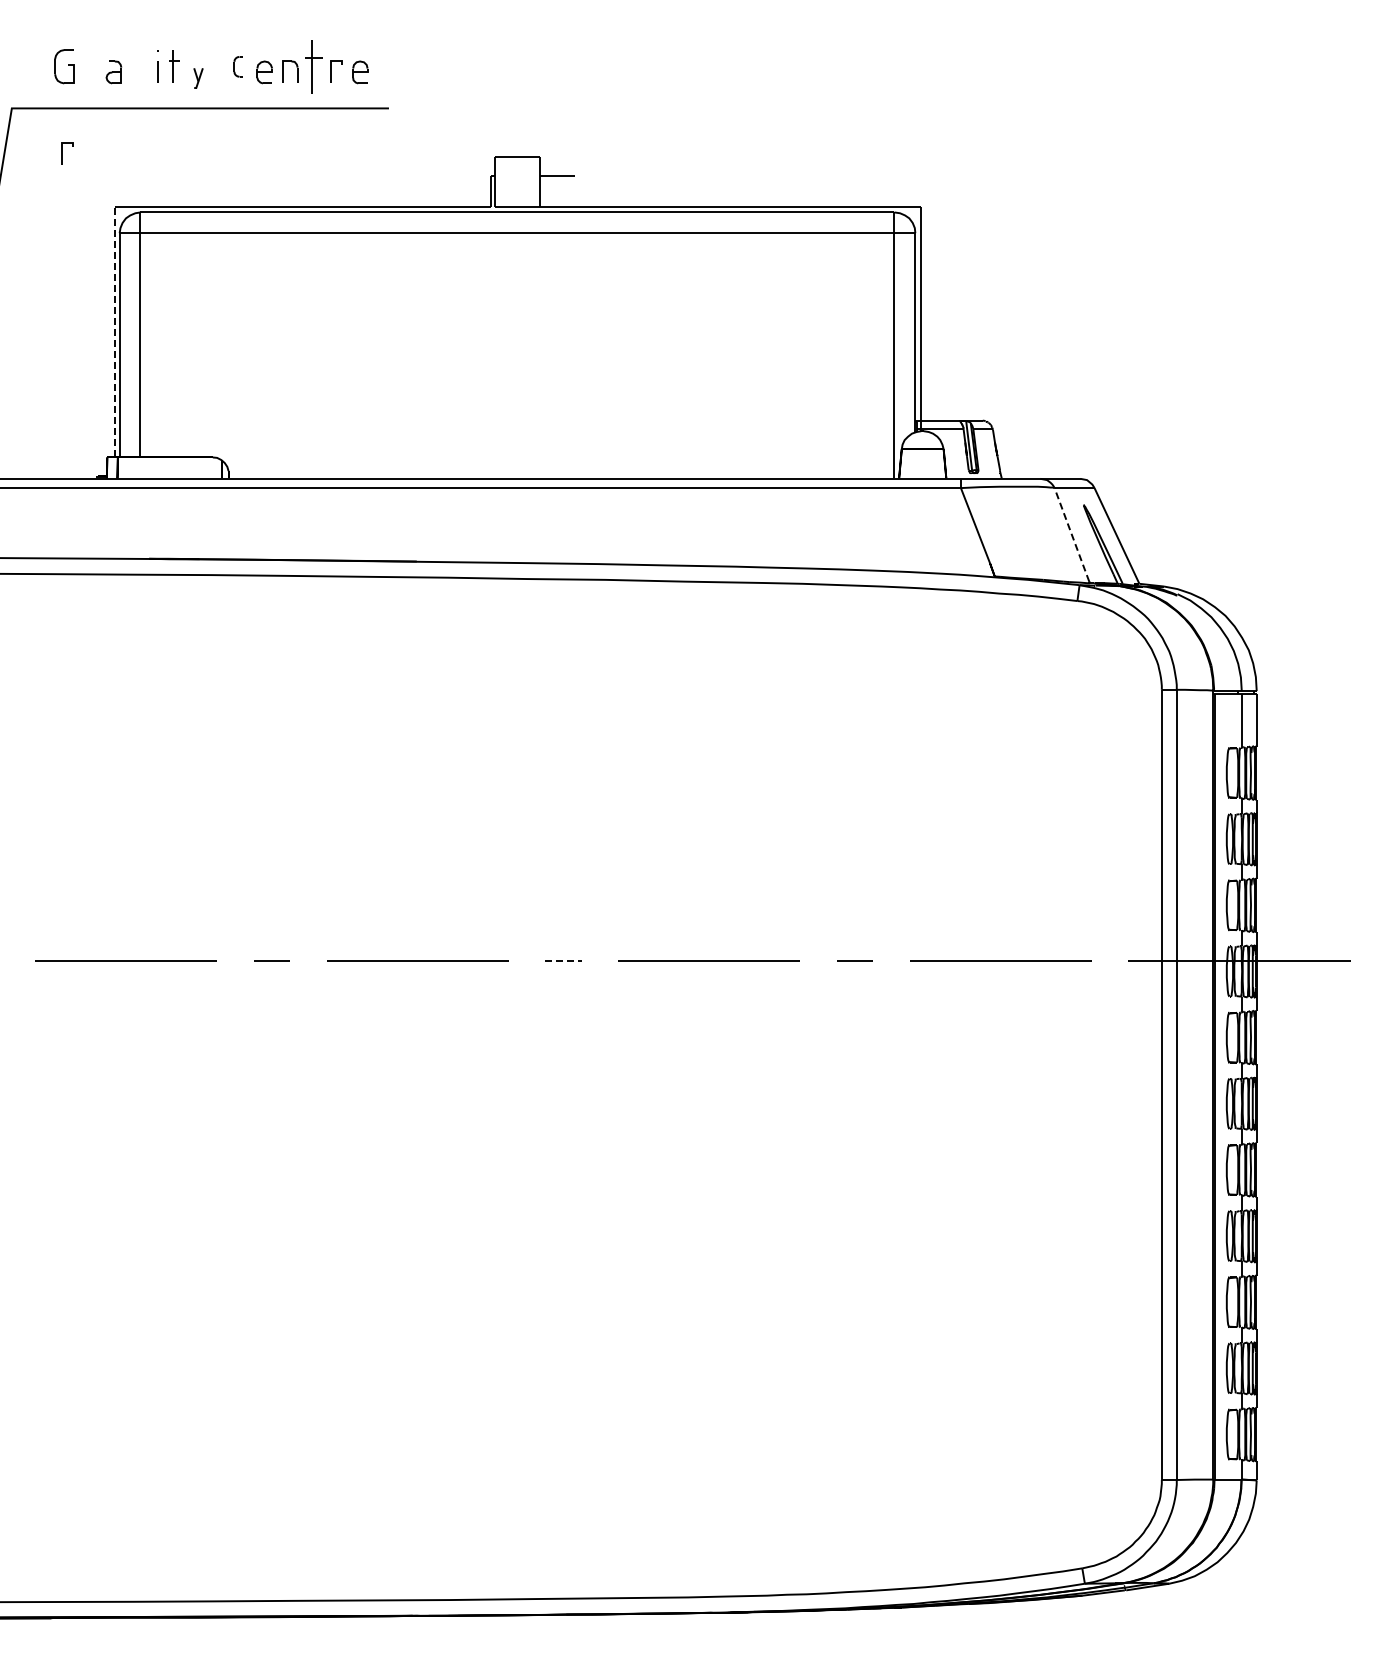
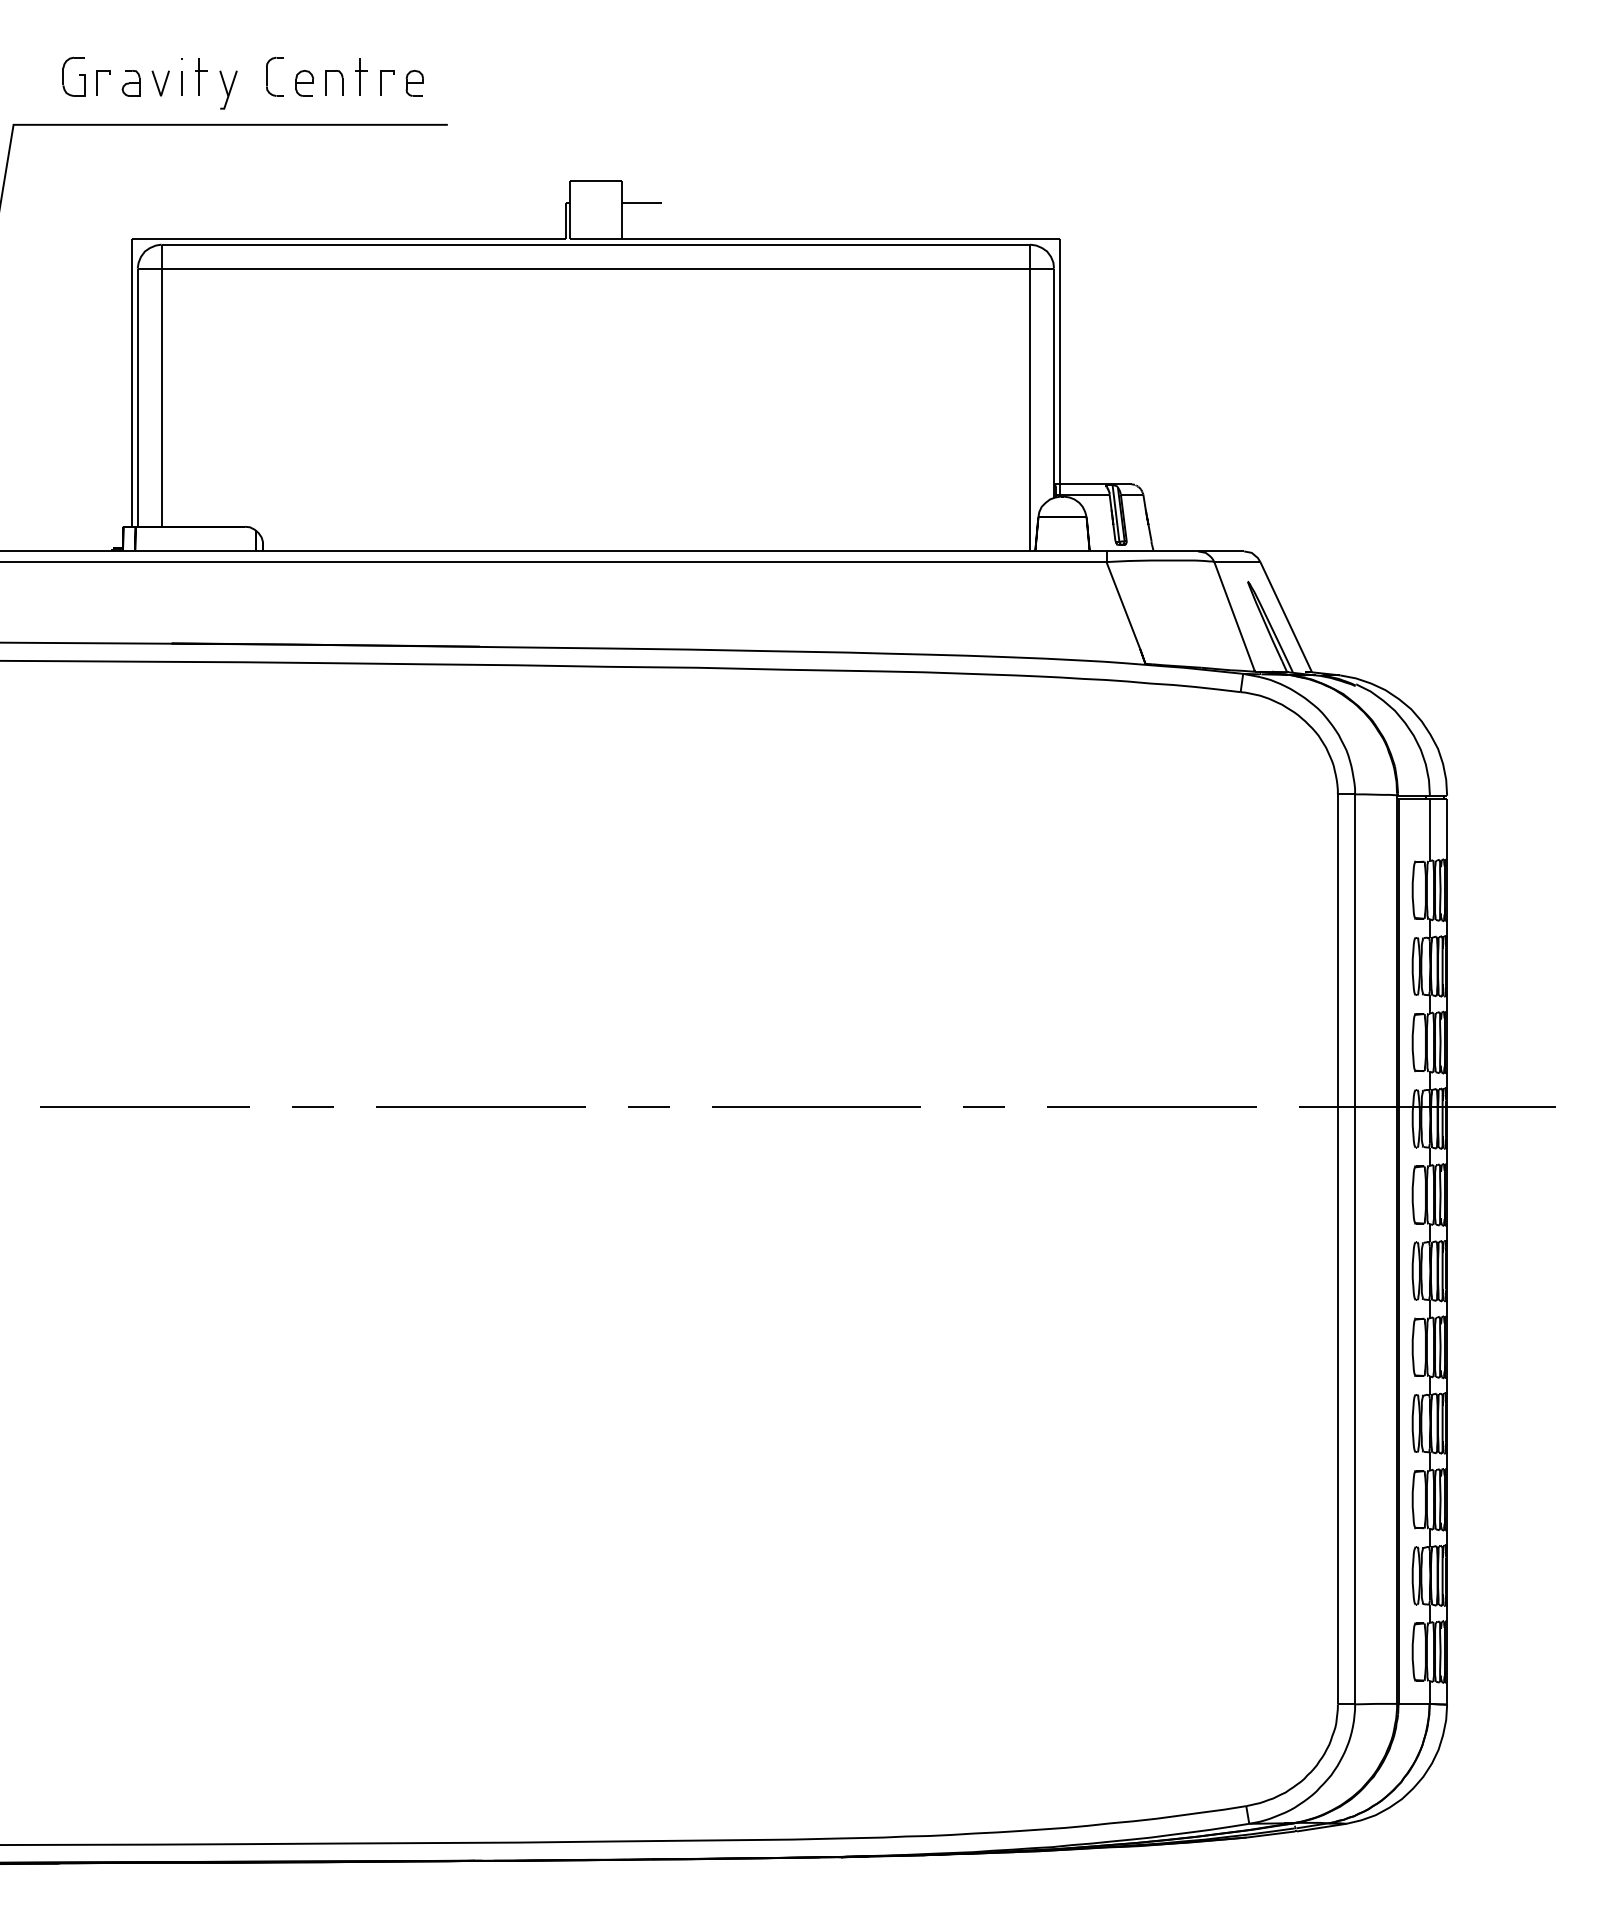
part: (238, 66) -> (274, 76), size x1.67
part: (314, 66) -> (362, 76), size x0.62
line: (137, 72) -> (158, 83), added
part: (198, 78) -> (228, 90), size x1.67
line: (62, 153) -> (98, 82), moved
line: (114, 331) -> (131, 381), dashed -> solid
line: (1071, 534) -> (1233, 615), dashed -> solid
line: (564, 961) -> (649, 1107), dashed -> solid

